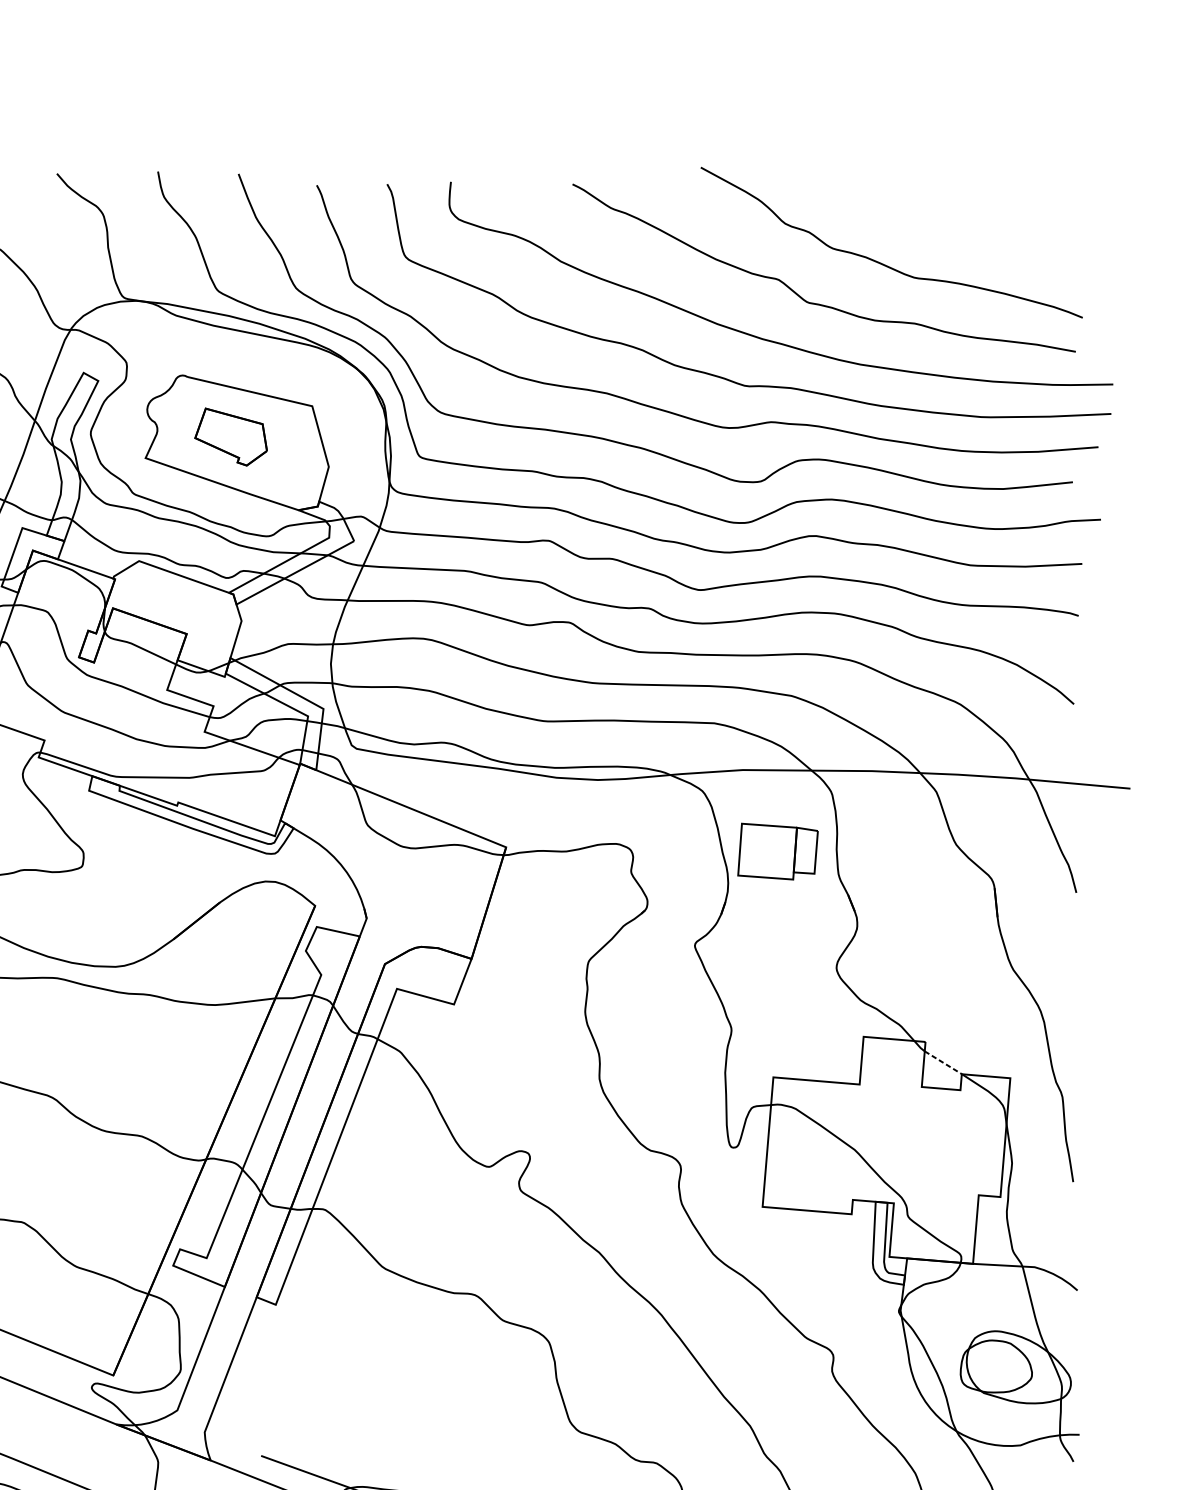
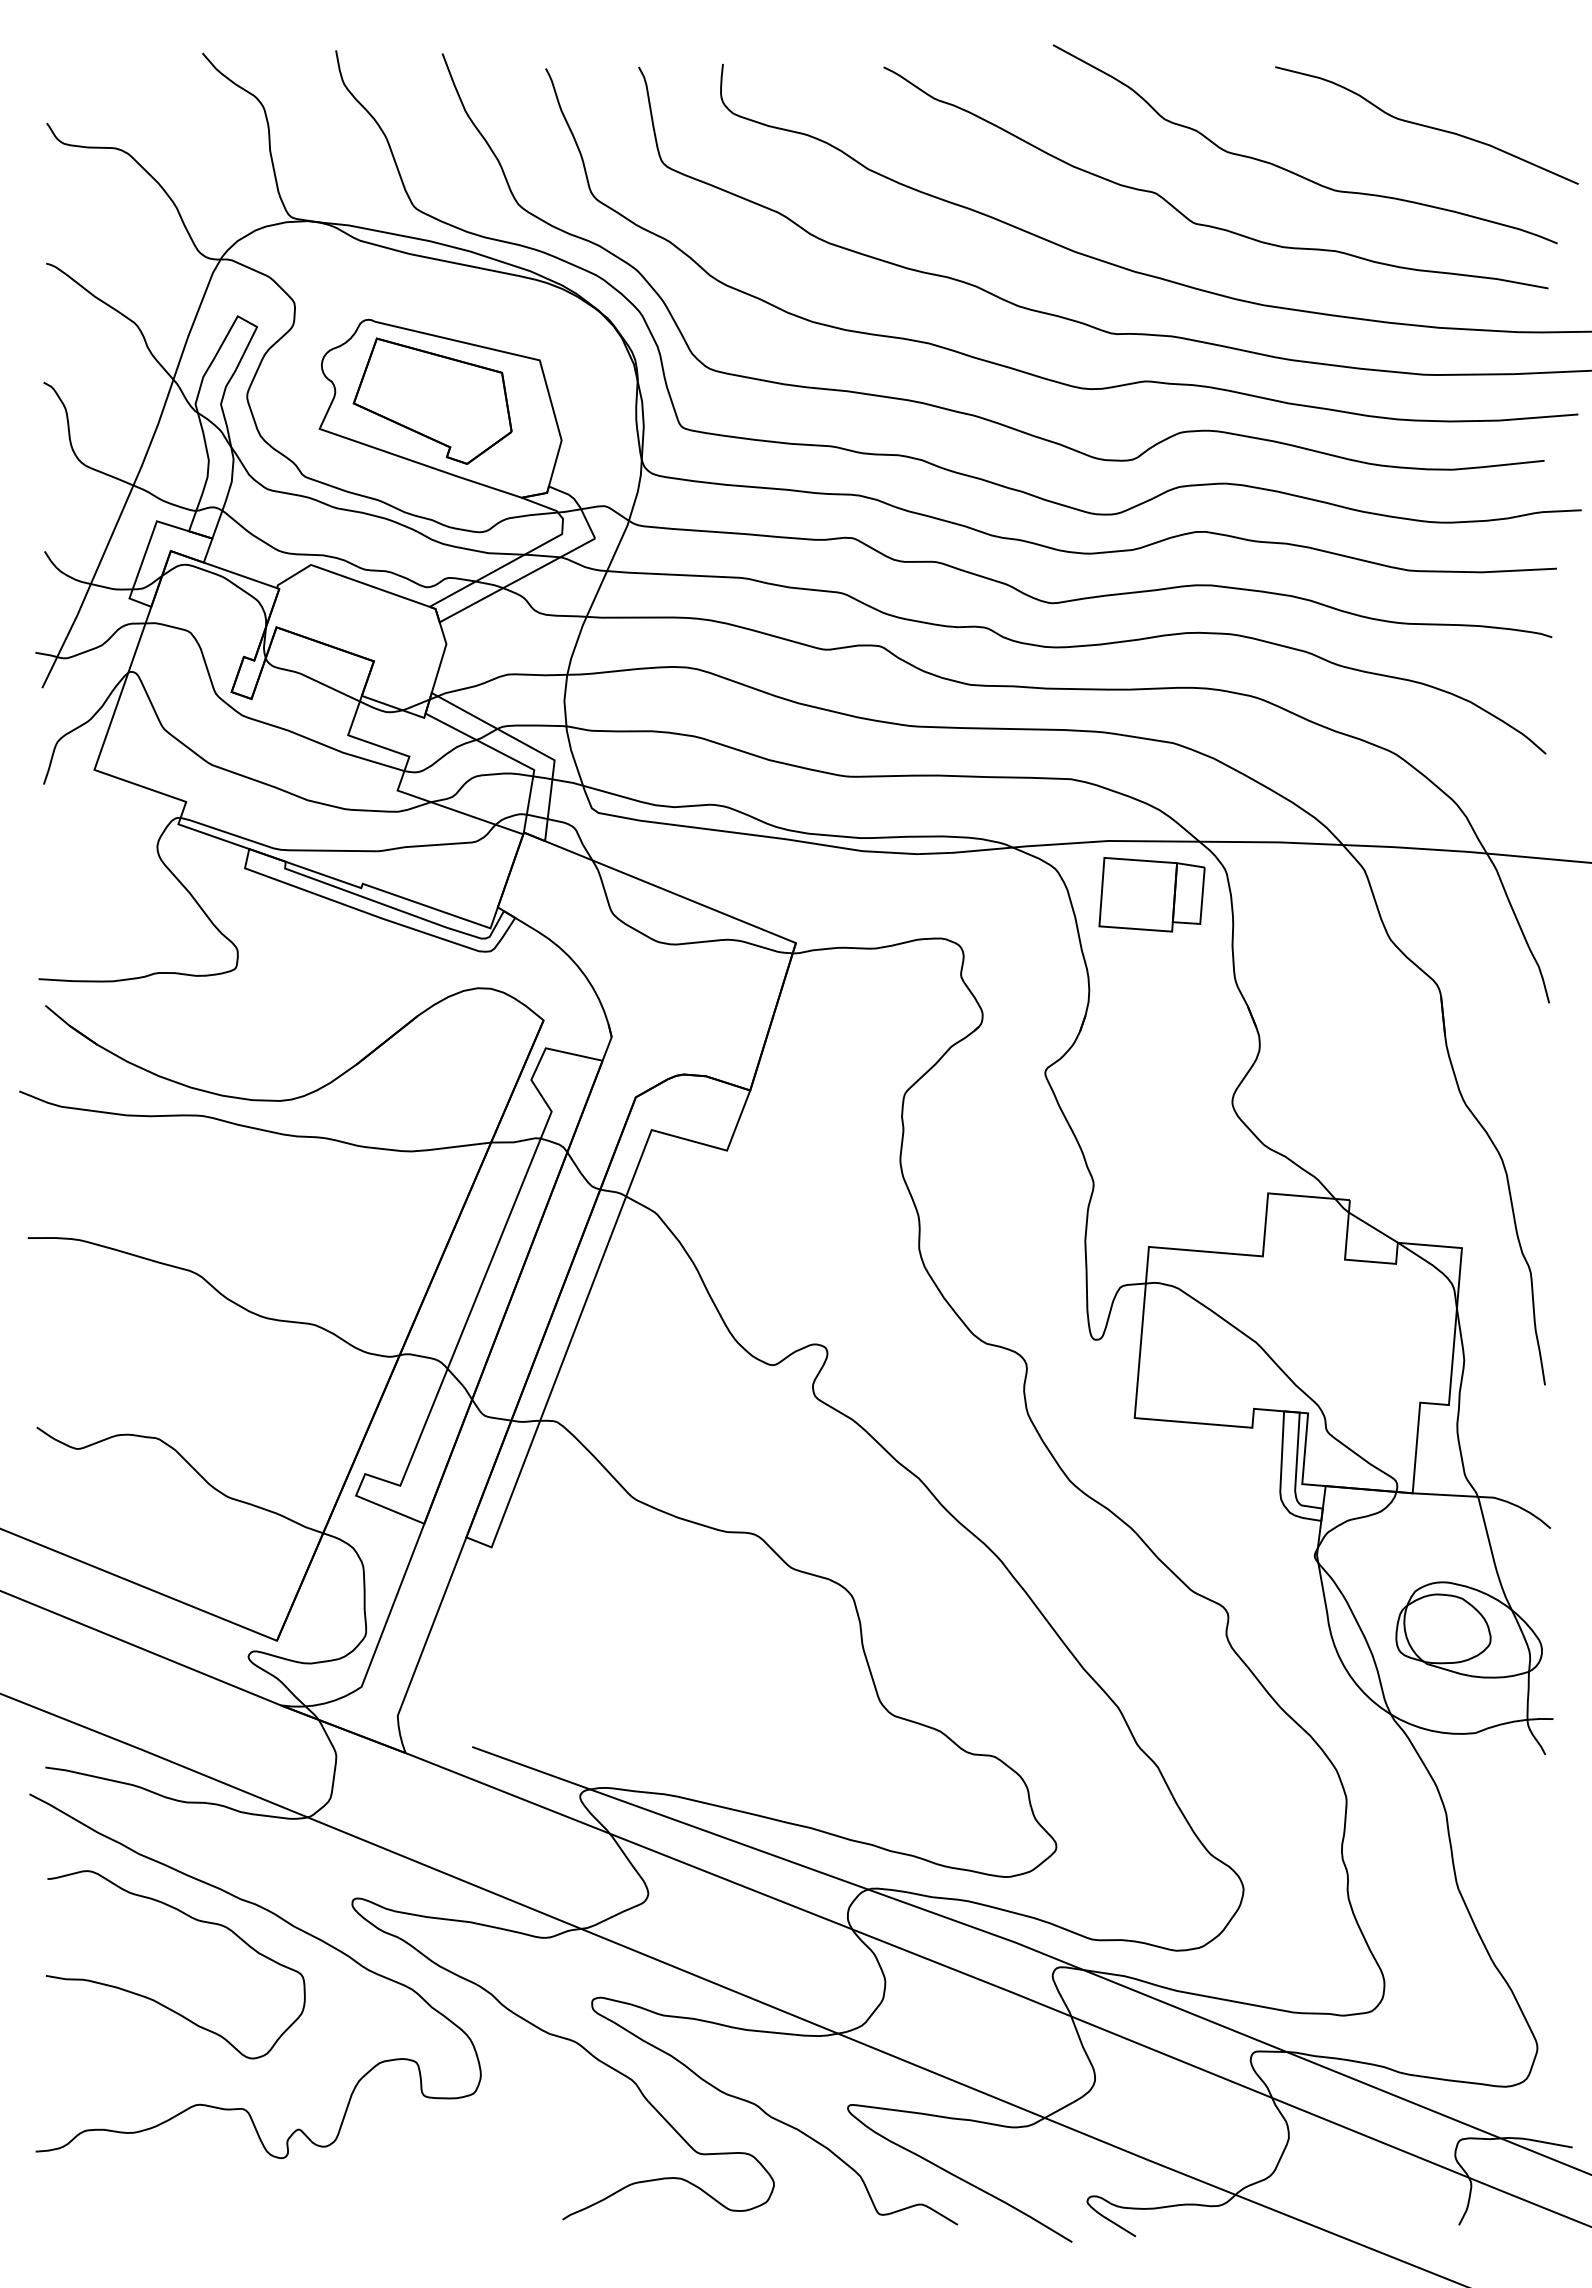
curve: (983, 228) -> (1426, 125), added
part: (231, 436) -> (432, 400), size x1.67
part: (777, 851) -> (1151, 894), moved
line: (943, 1062) -> (1373, 1227), dashed -> solid

